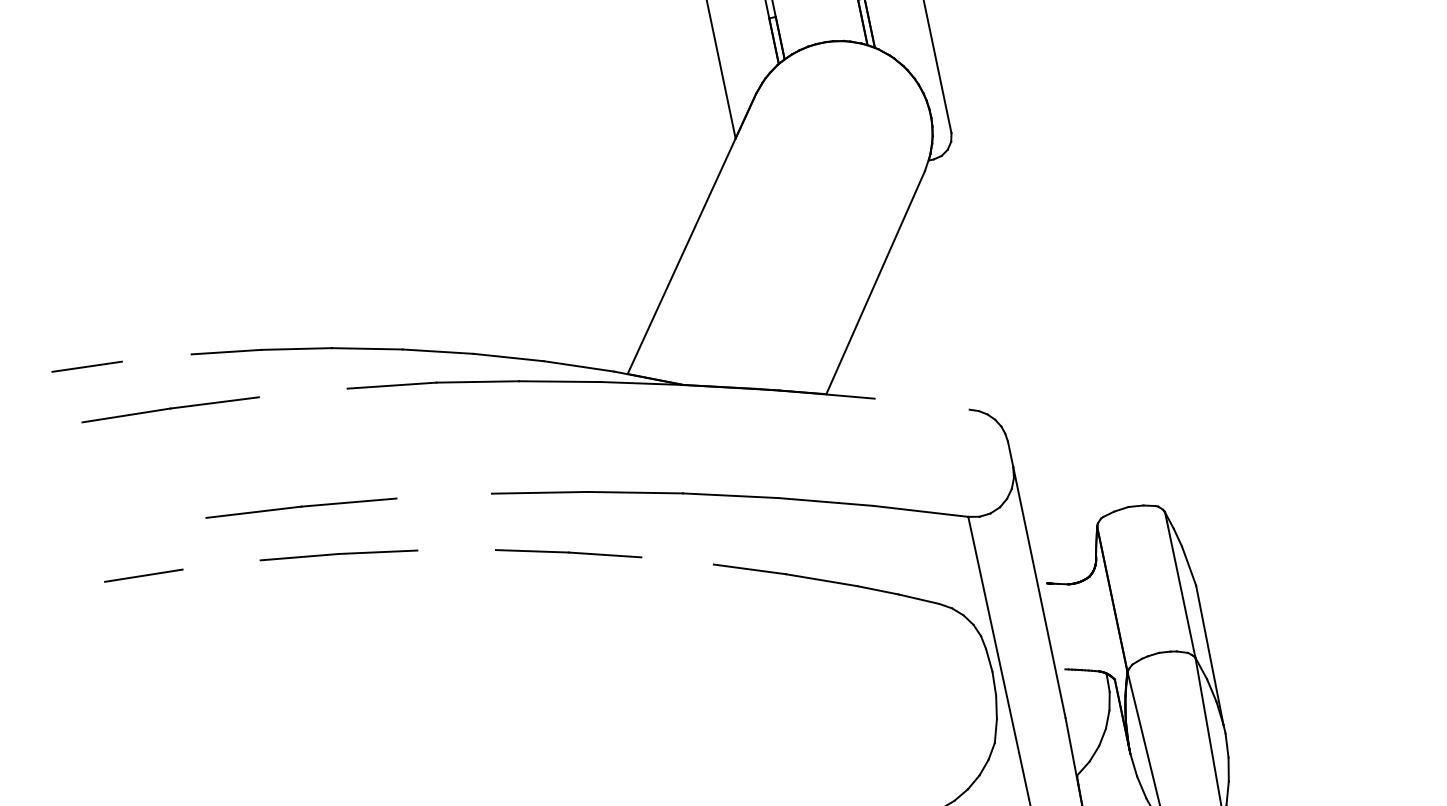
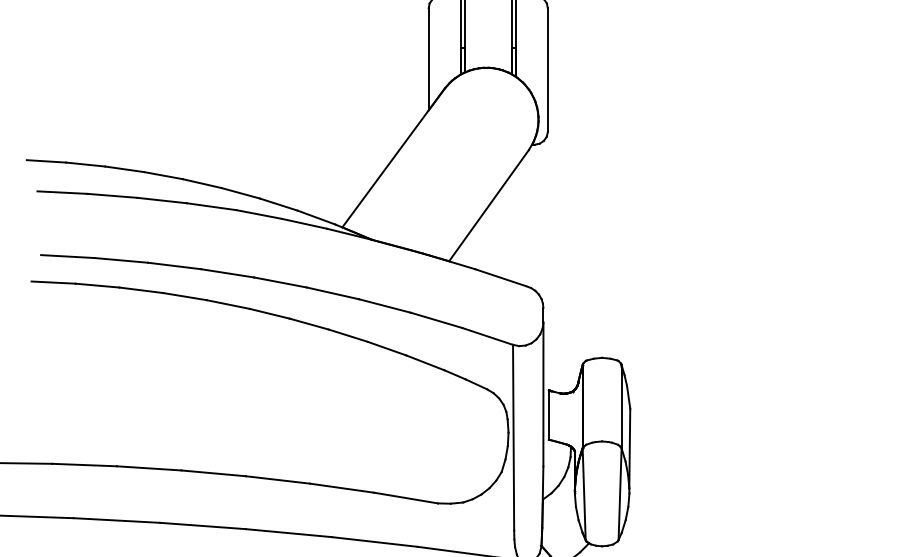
line: (156, 357) -> (85, 164), added
line: (302, 393) -> (161, 200), added
line: (921, 403) -> (500, 277), added
line: (443, 496) -> (227, 273), added
line: (158, 525) -> (67, 256), added
line: (455, 550) -> (227, 304), added
line: (676, 560) -> (347, 335), added
line: (221, 564) -> (97, 285), added
line: (1055, 625) -> (548, 414), added

